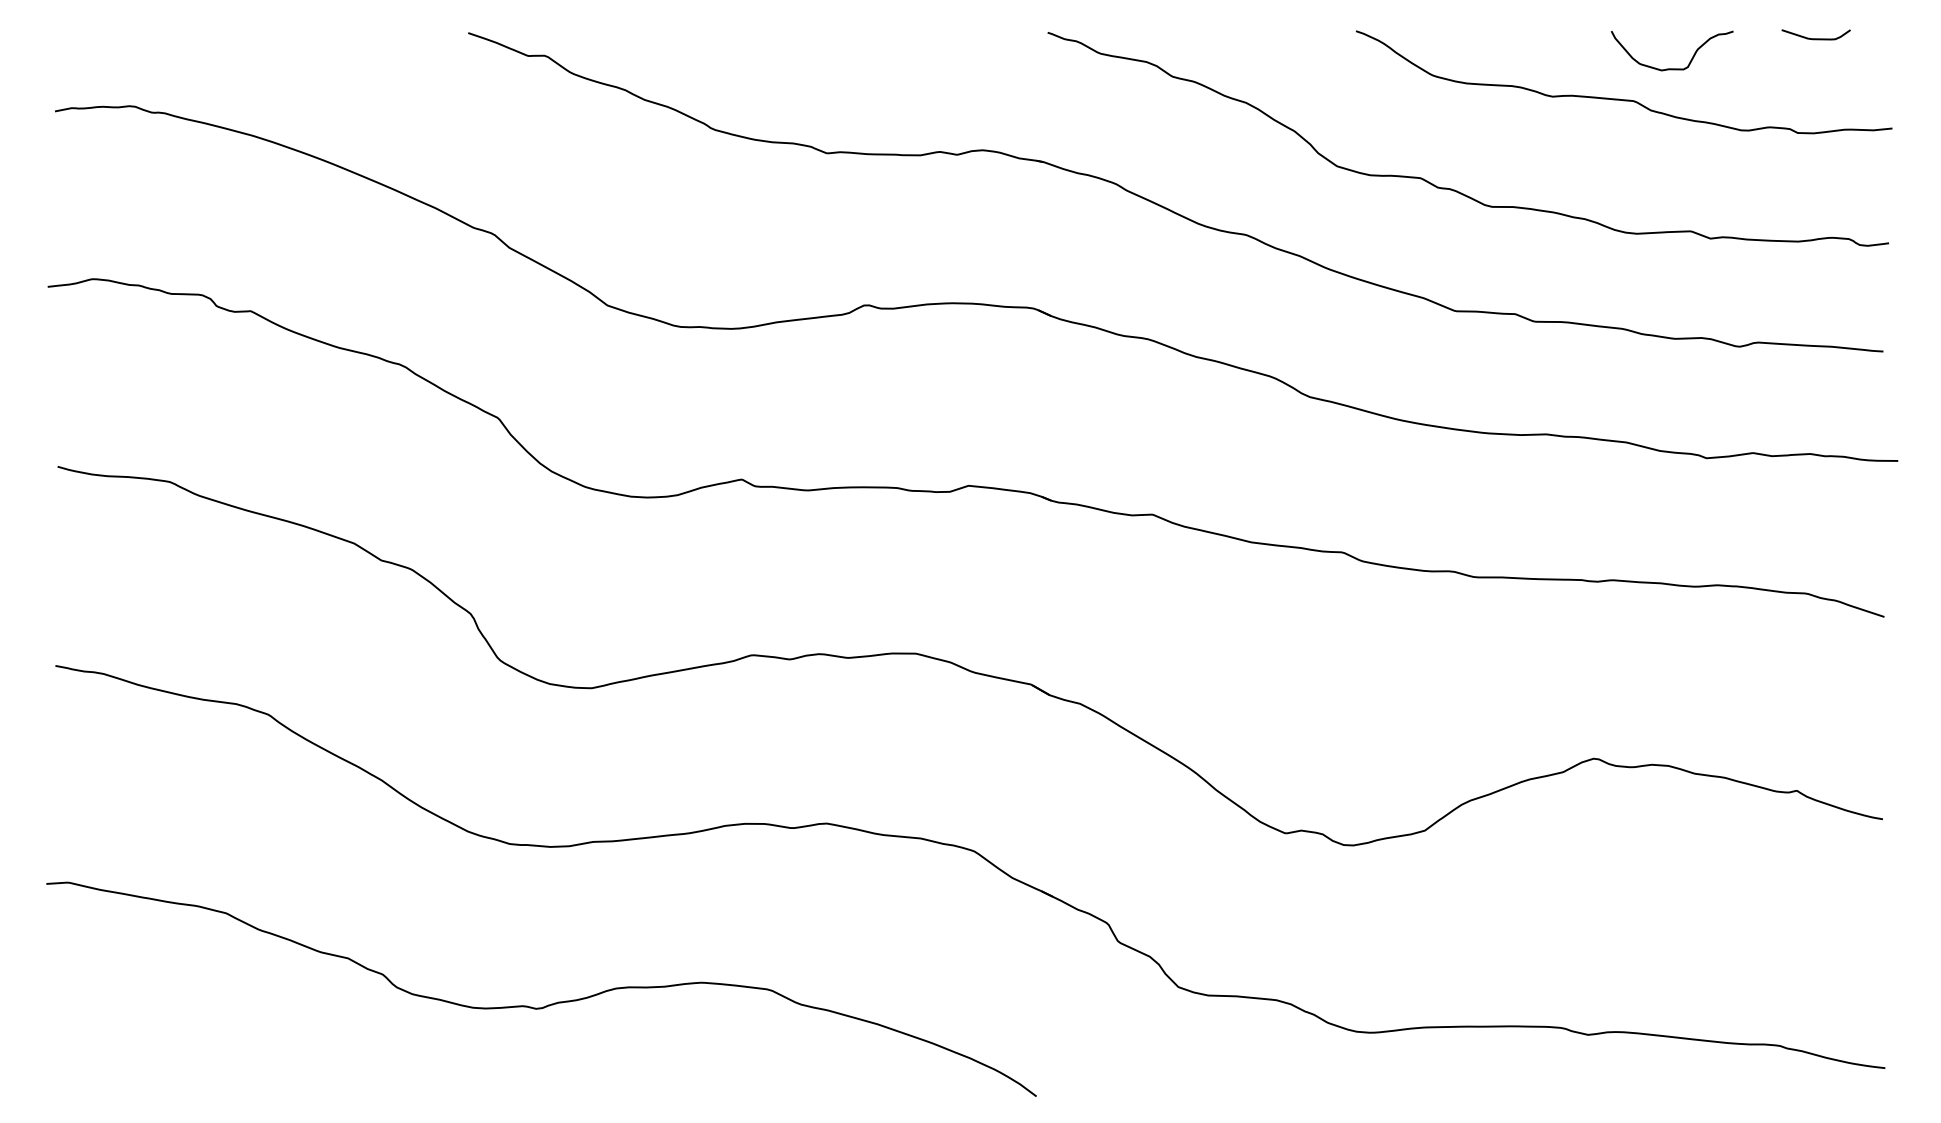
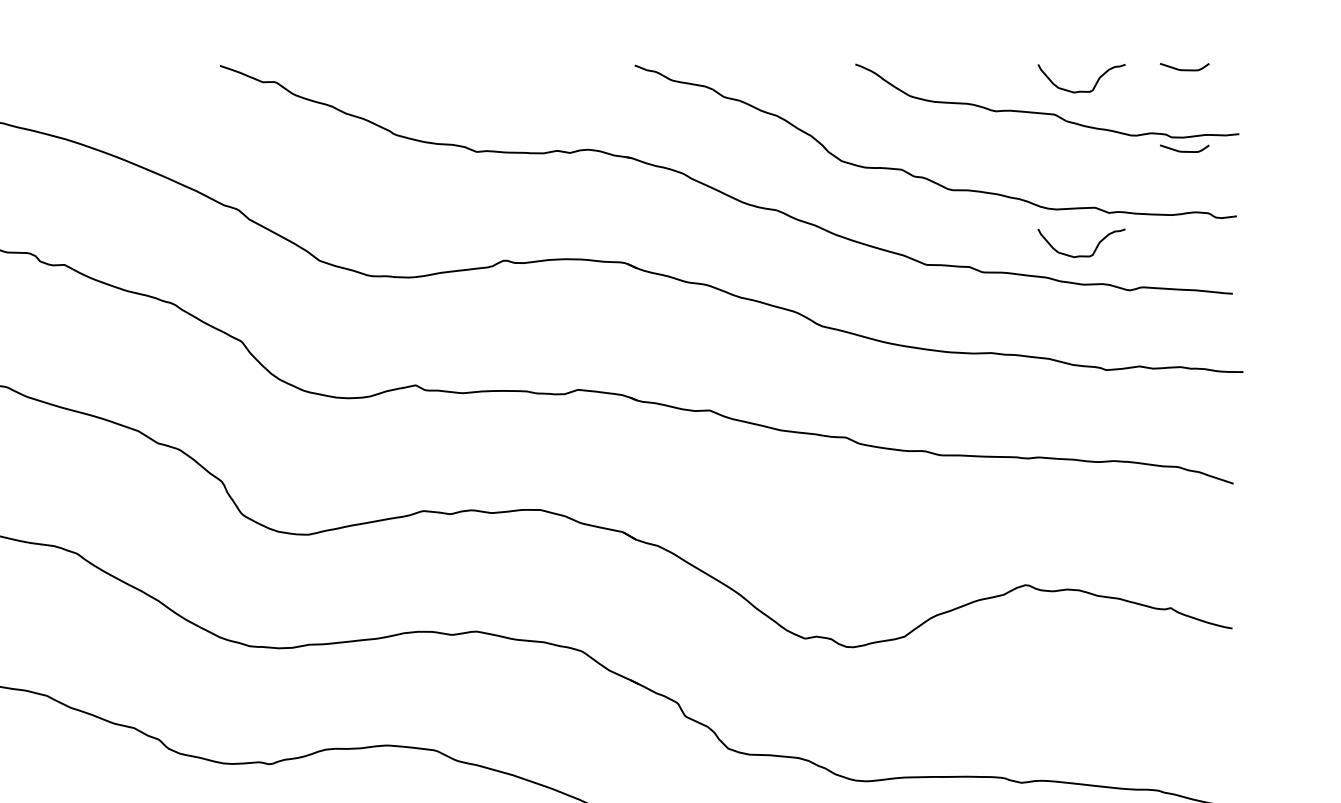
curve: (1815, 152) -> (1184, 151), added
curve: (1671, 298) -> (1081, 255), added

